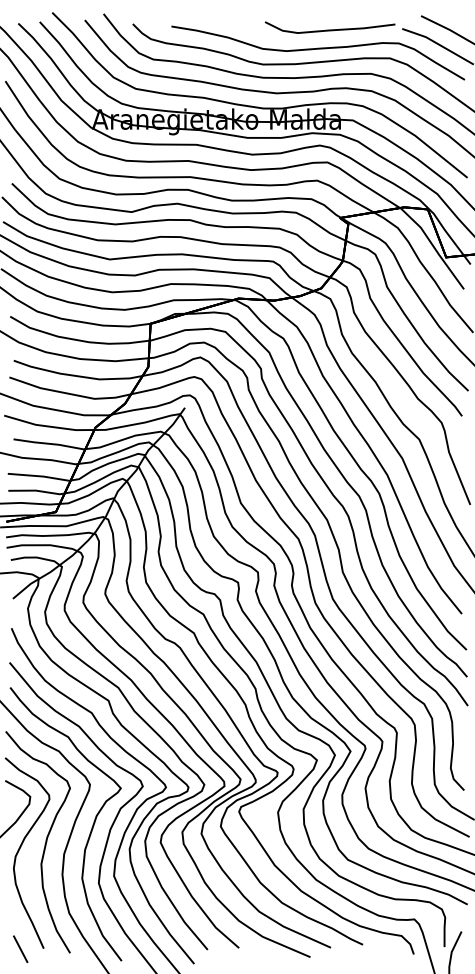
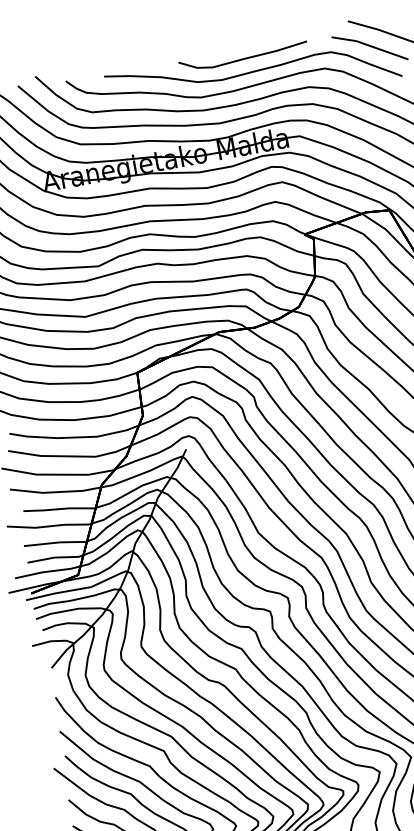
curve: (329, 29) -> (243, 58), moved

